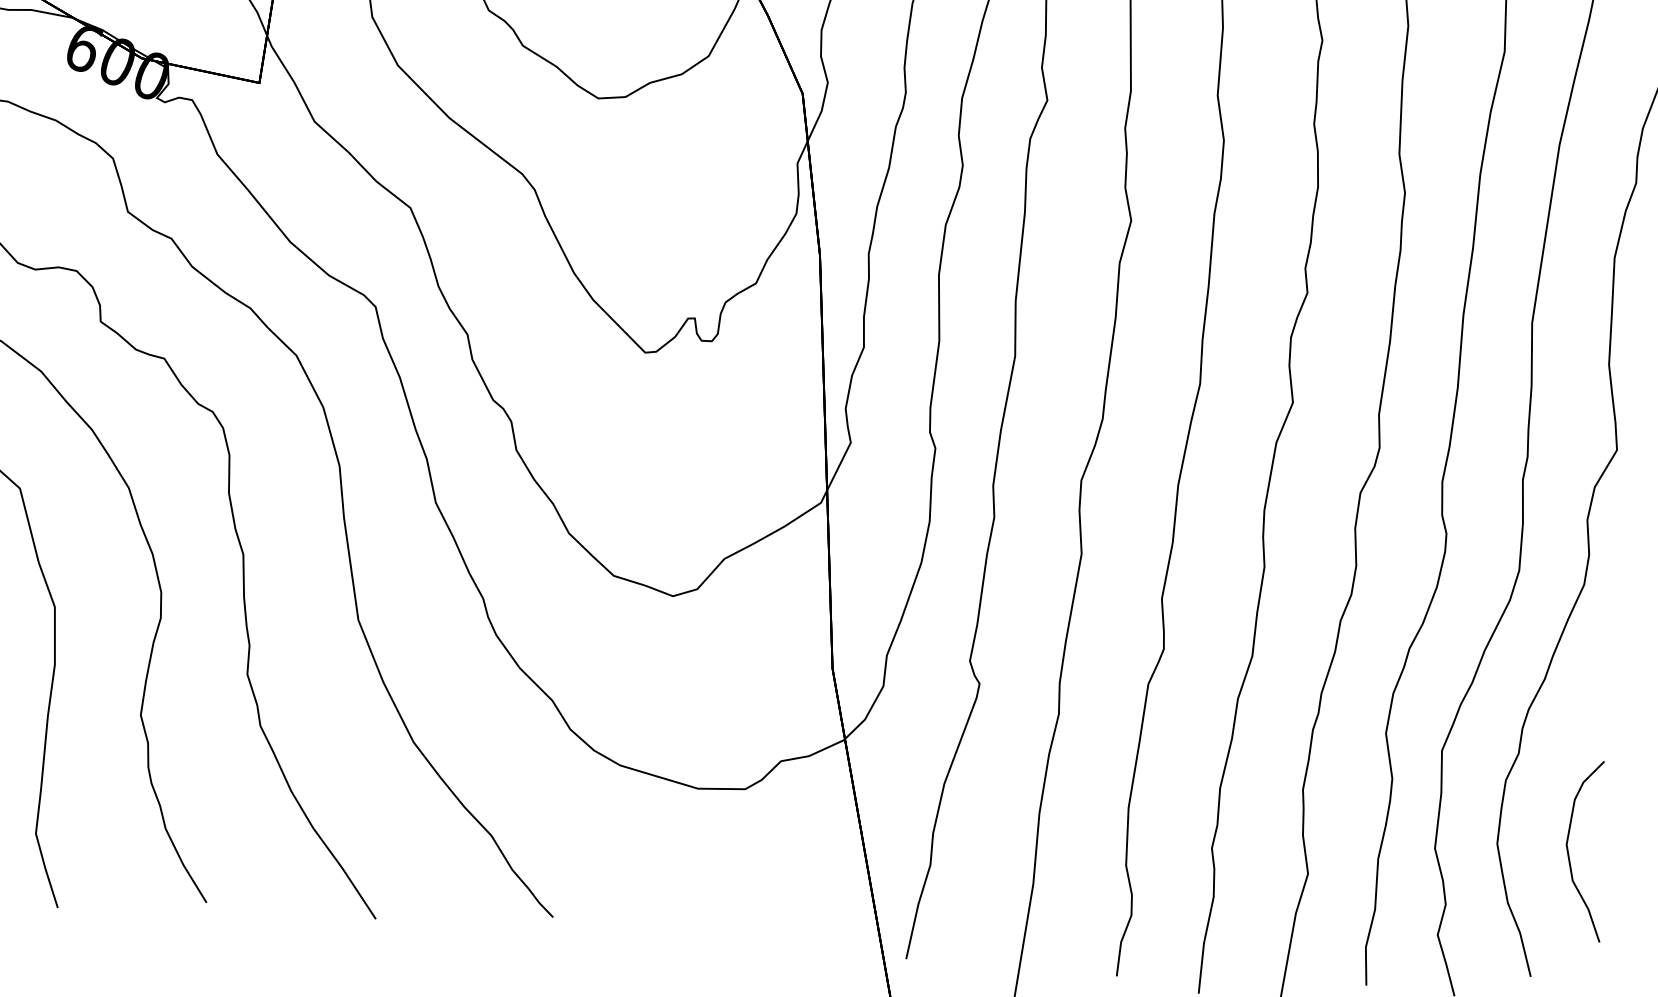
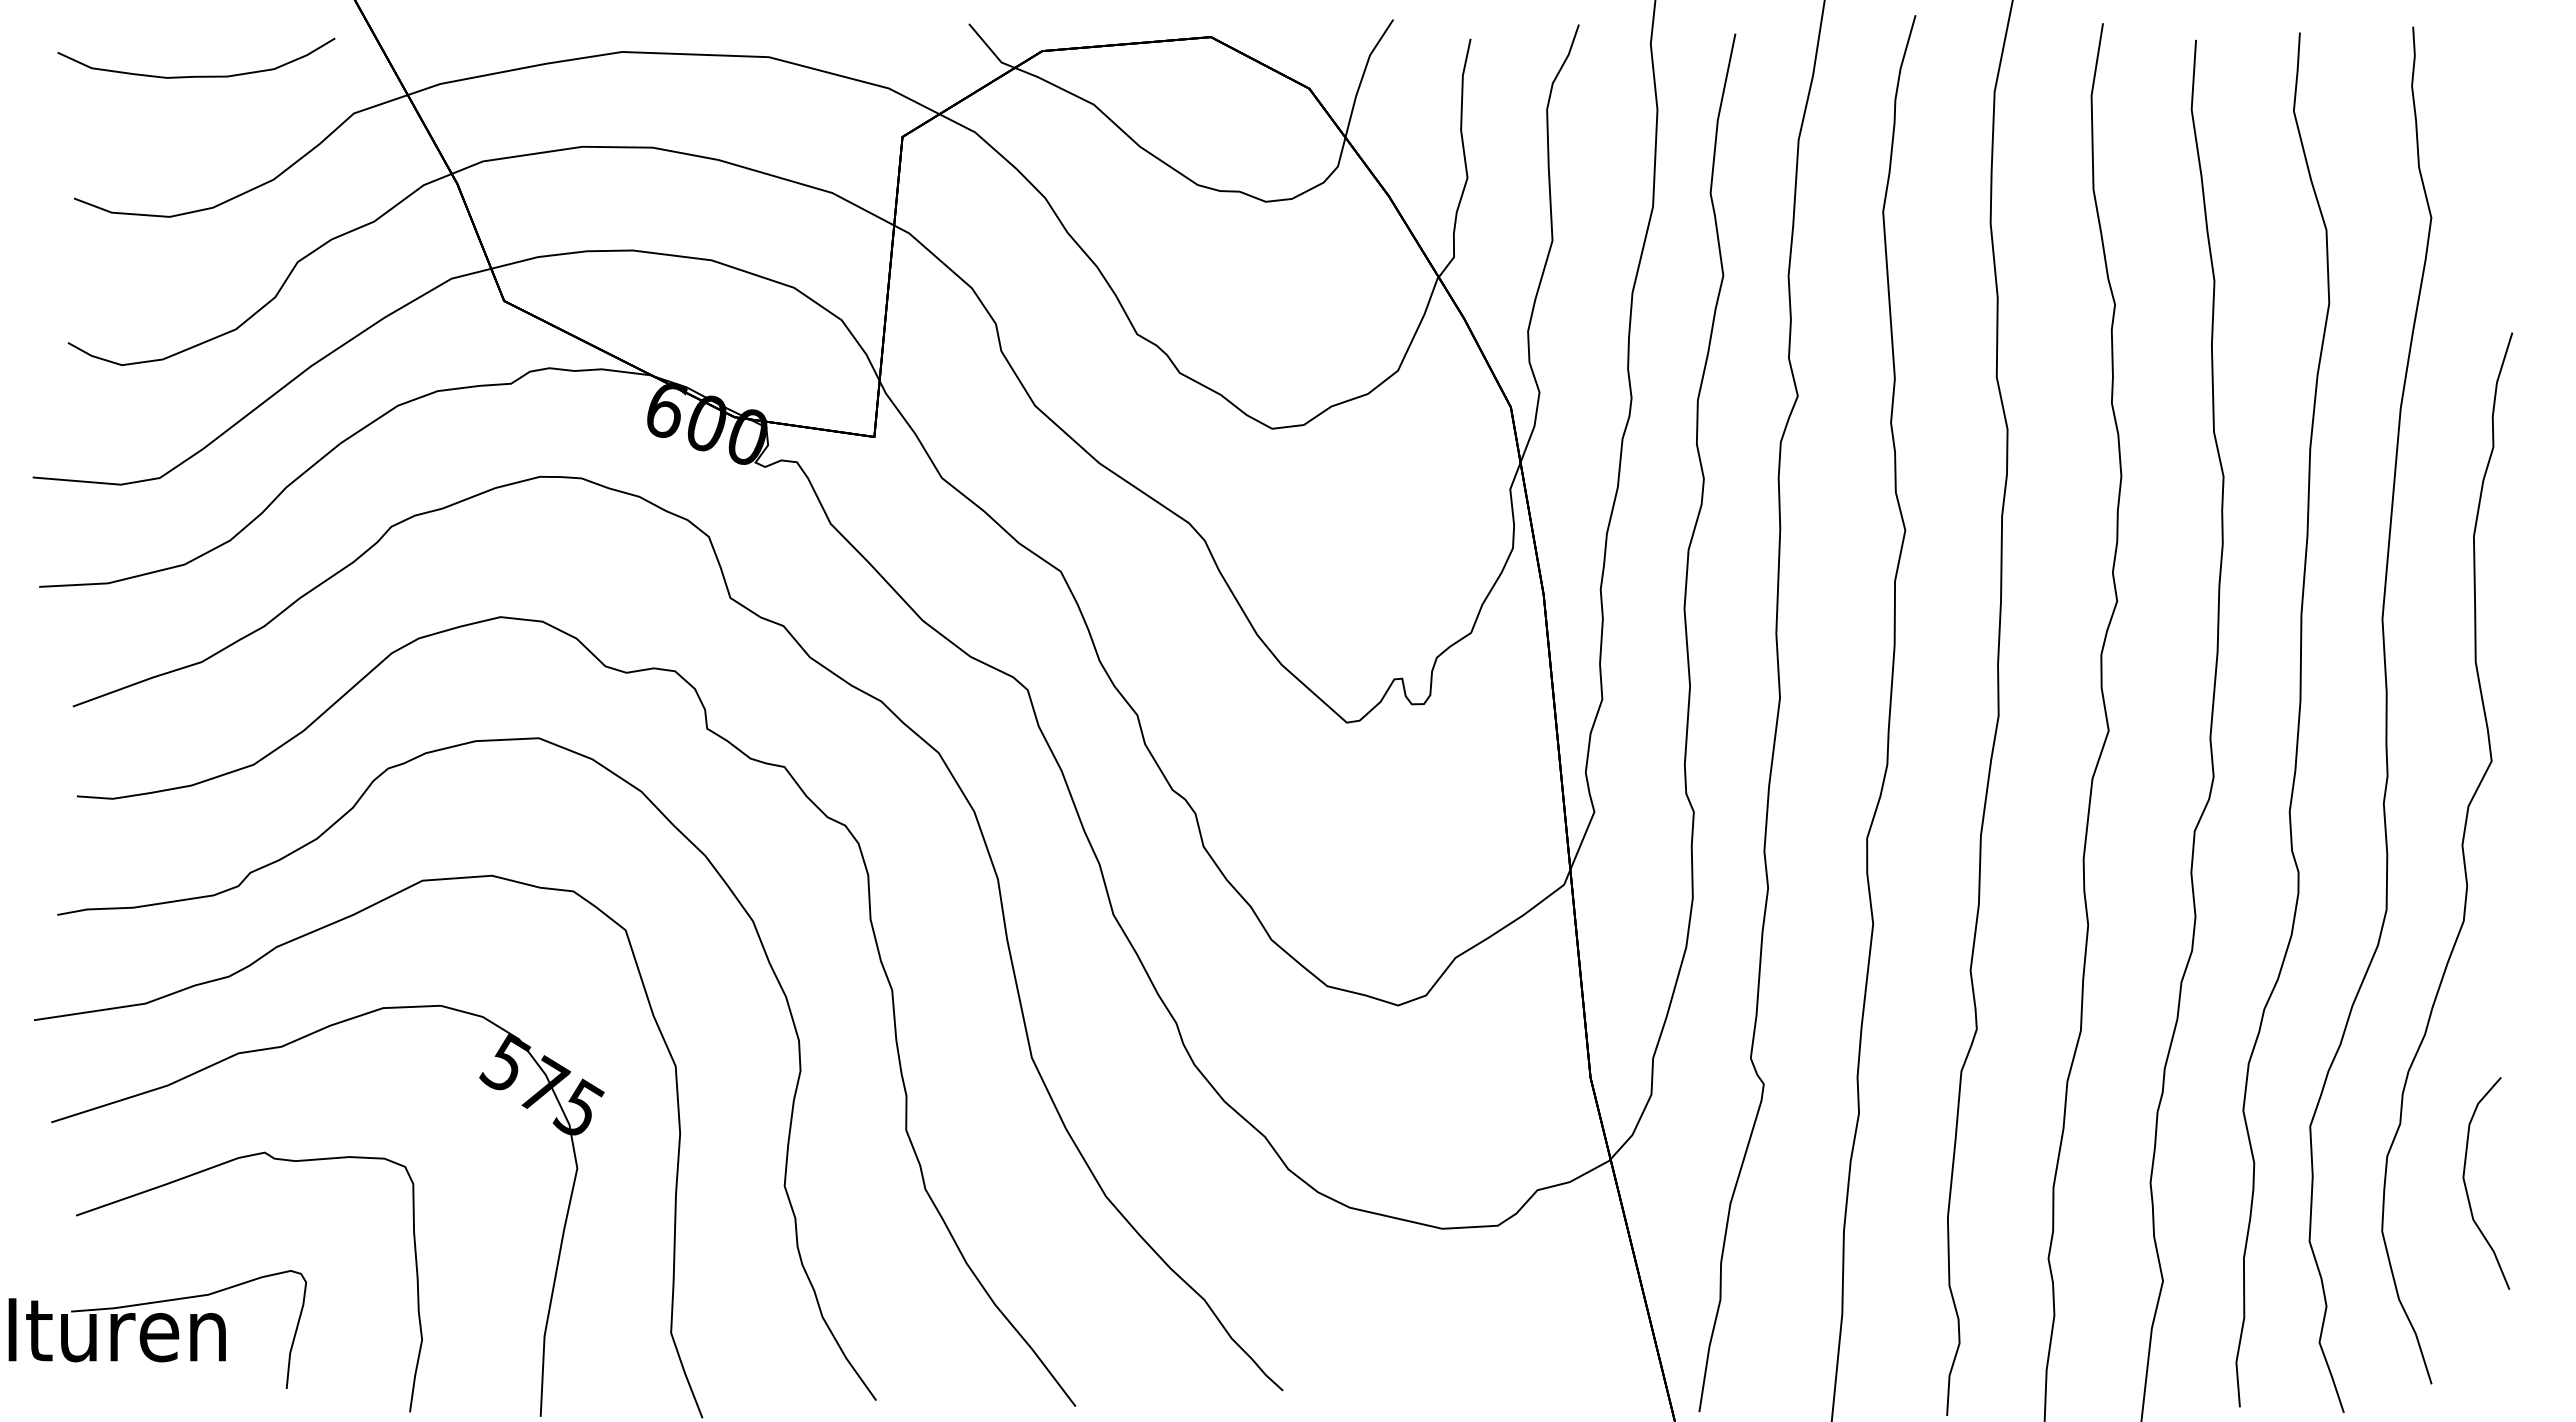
curve: (1569, 854) -> (2467, 1189), moved

